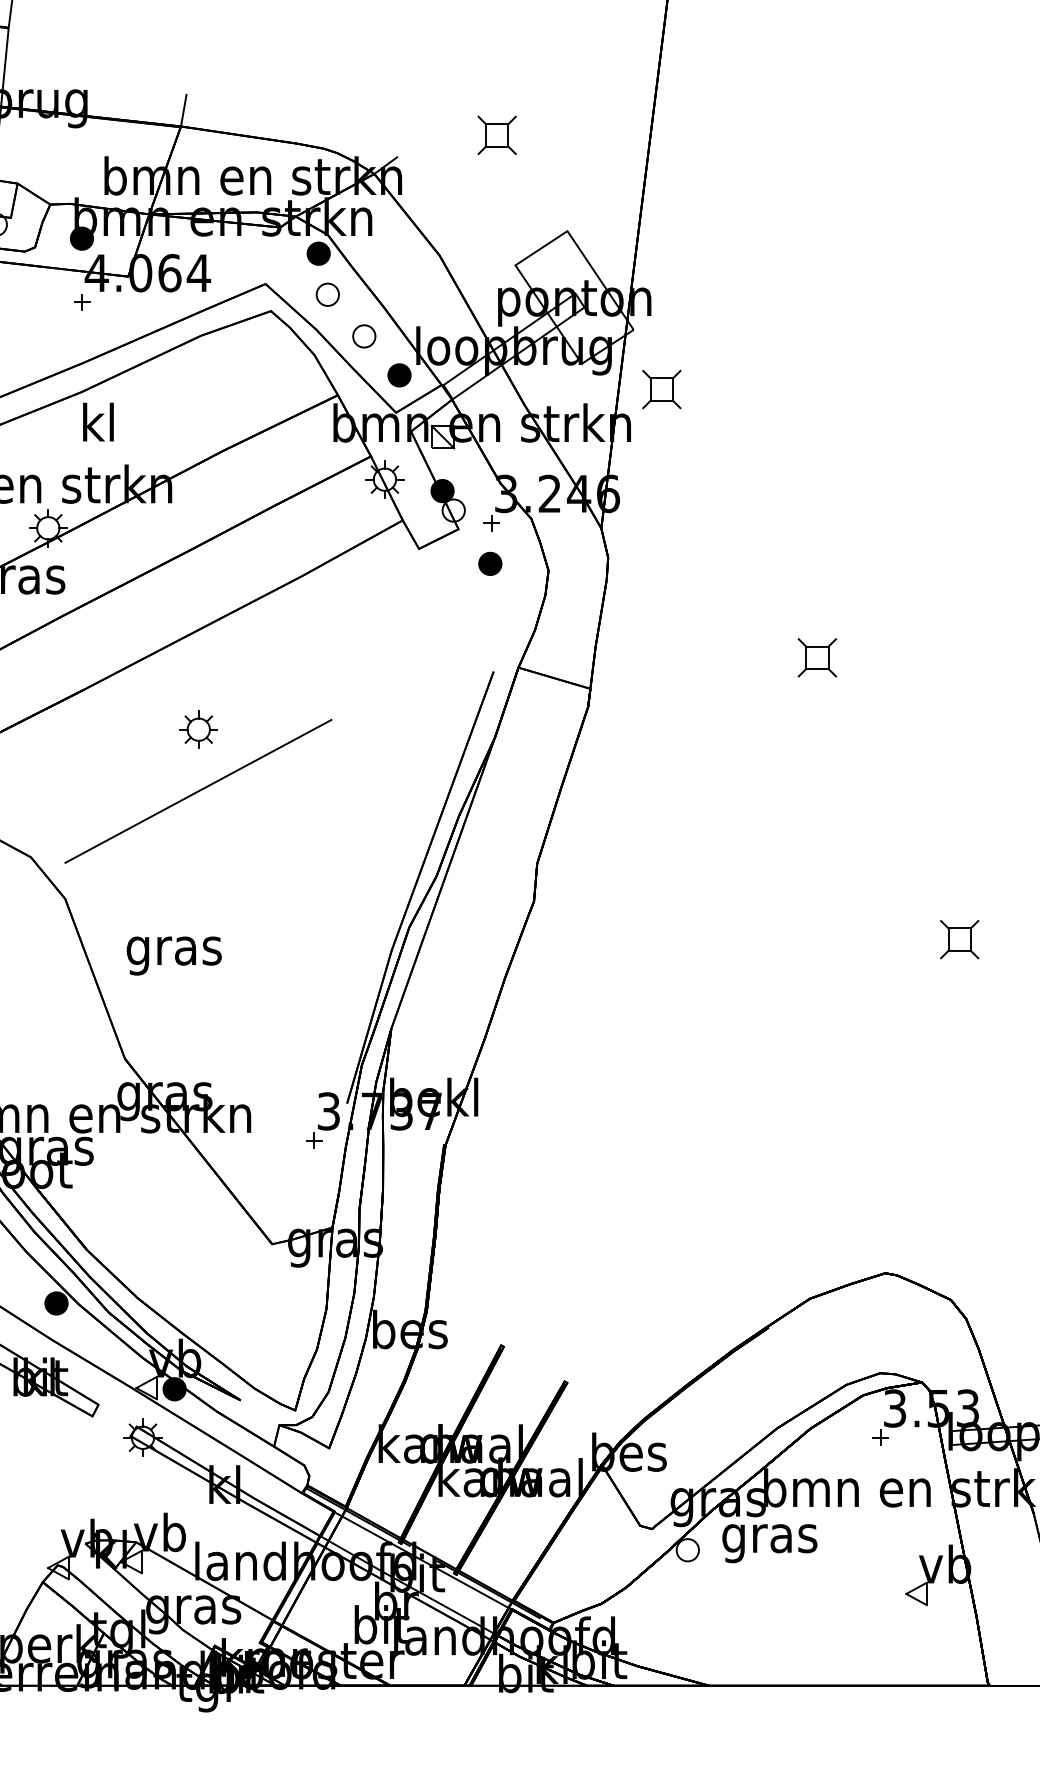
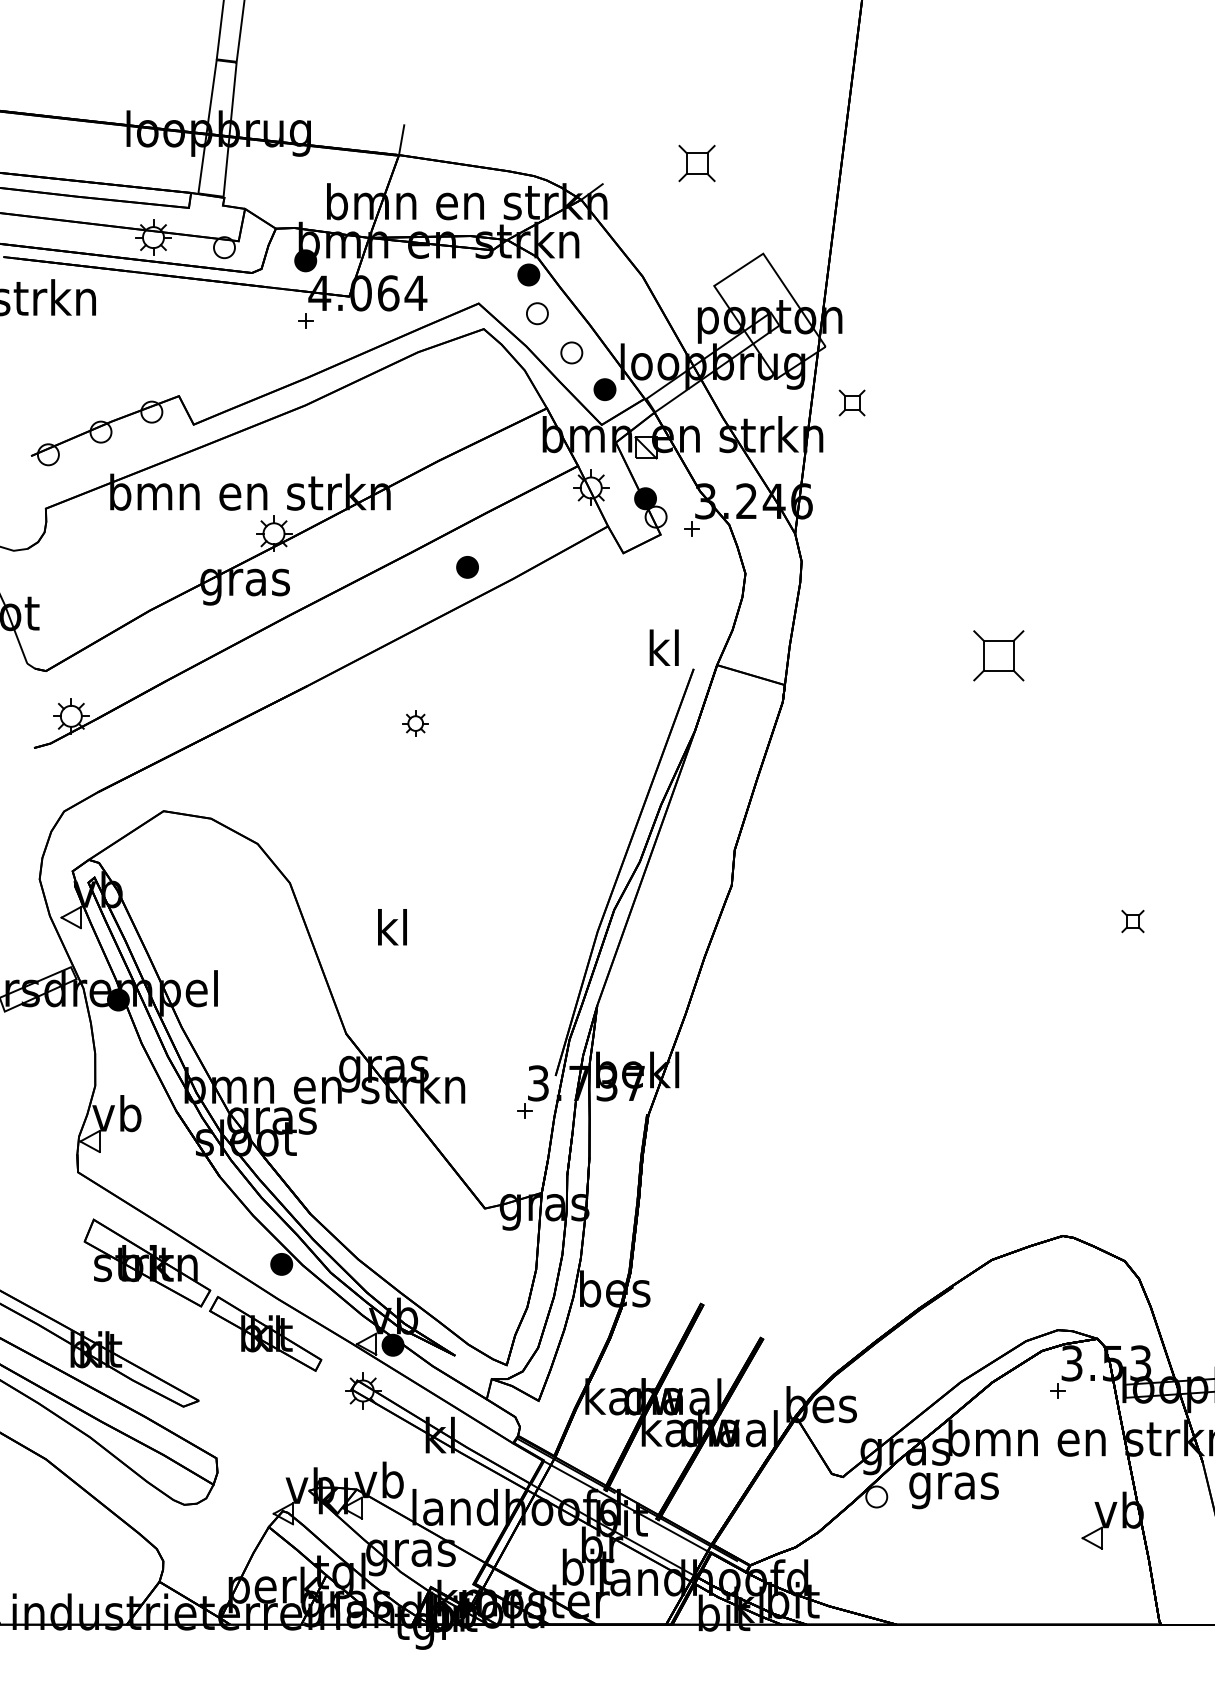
part: (661, 388) -> (851, 402), size x0.7
text: (97, 421) -> (663, 647), moved
part: (490, 564) -> (467, 567), moved
part: (817, 657) -> (998, 655), size x1.4
part: (198, 729) -> (415, 723), size x0.7
line: (198, 791) -> (415, 781), removed
part: (959, 939) -> (1132, 921), size x0.6
text: (174, 951) -> (392, 932), gras -> kl

